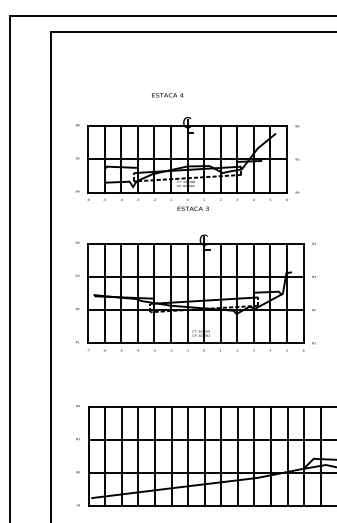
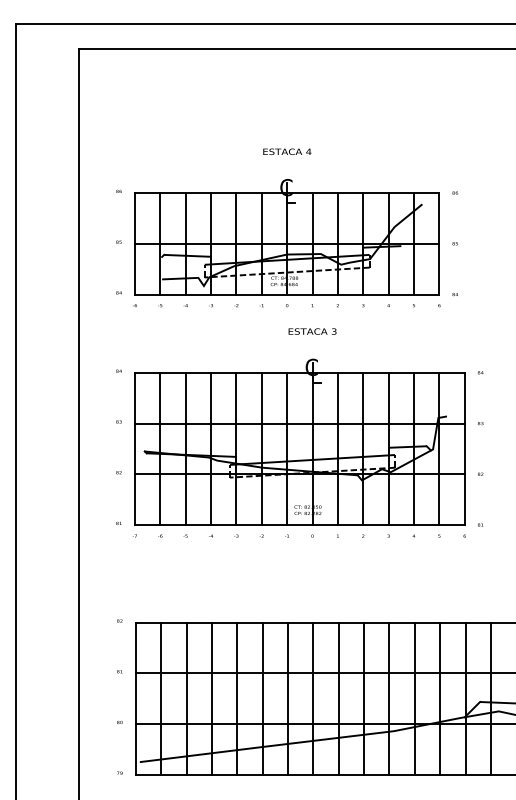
text: (167, 95) -> (287, 152), moved
text: (192, 208) -> (311, 331), moved

